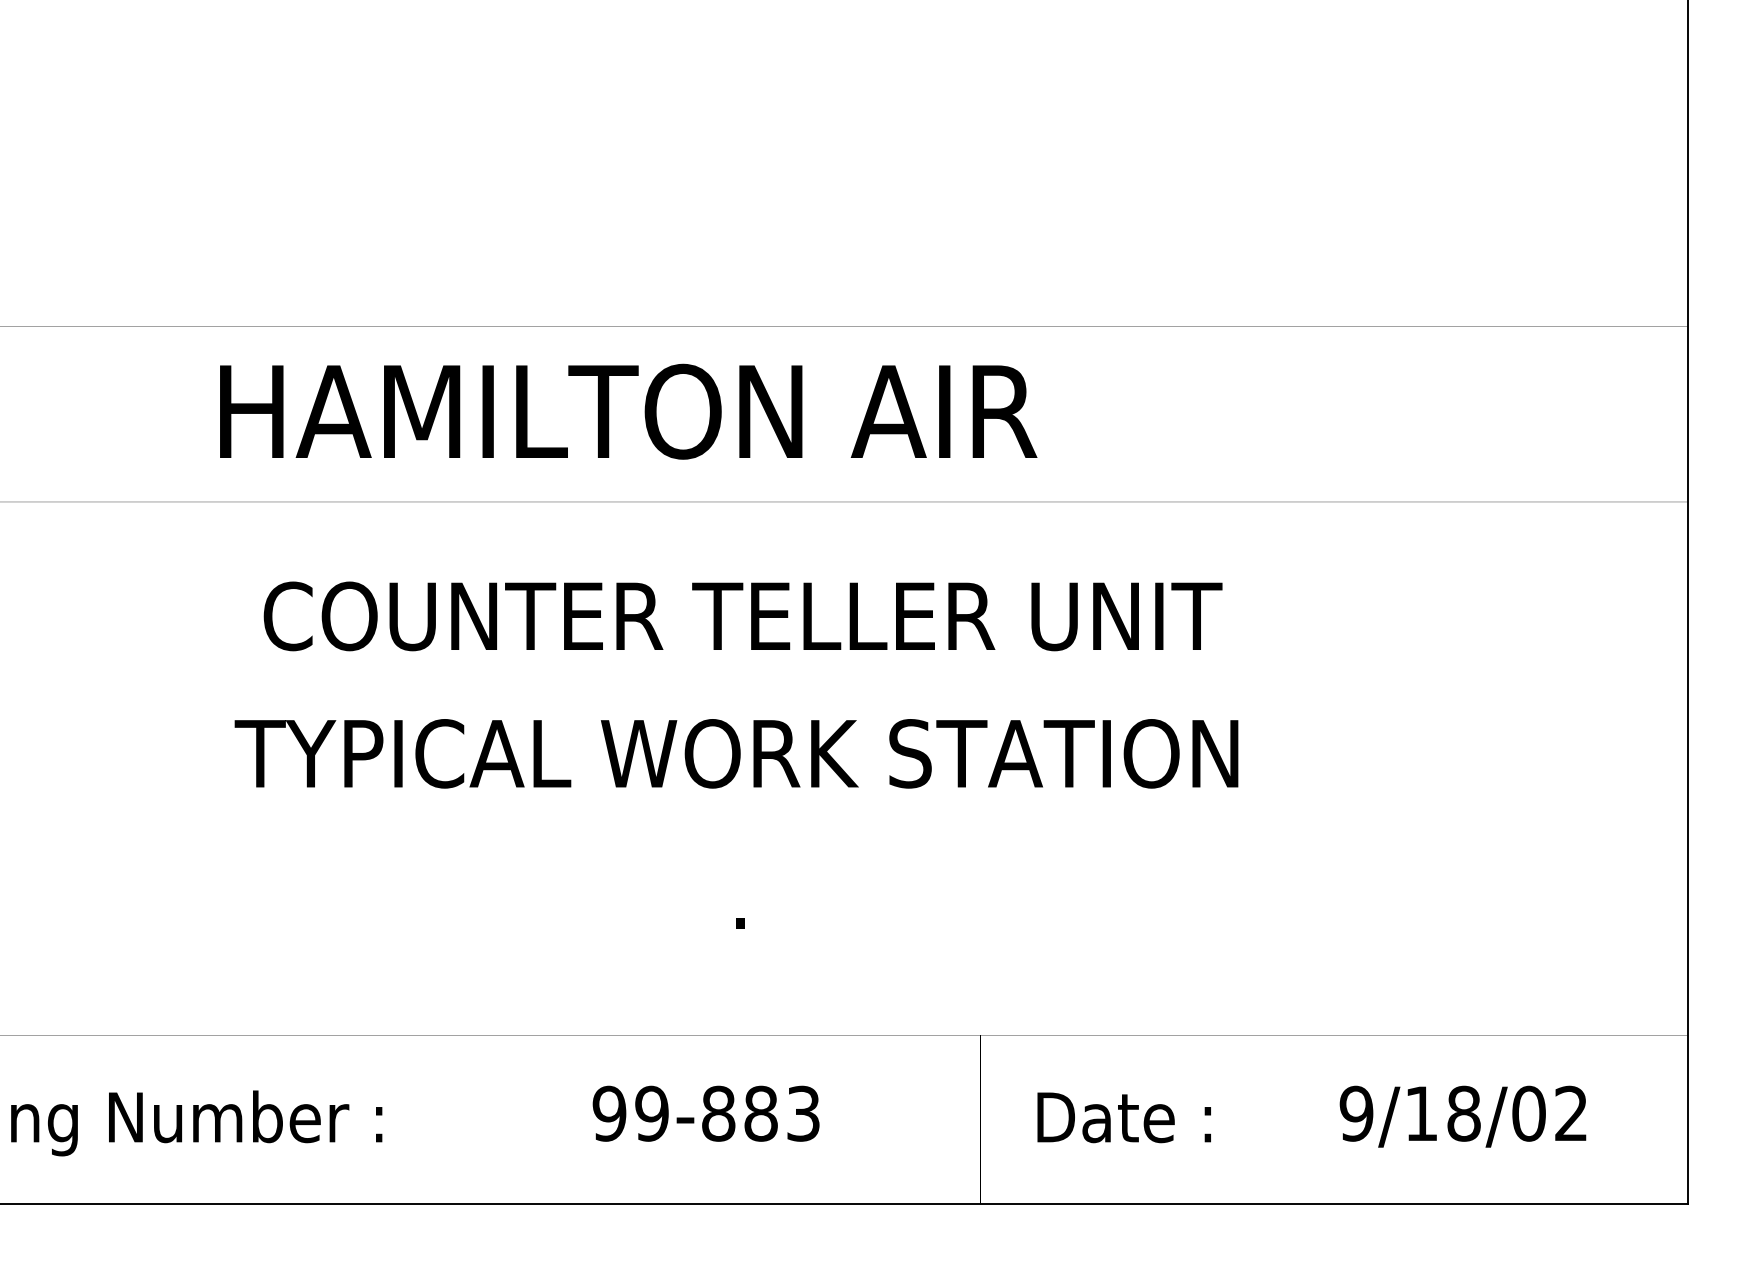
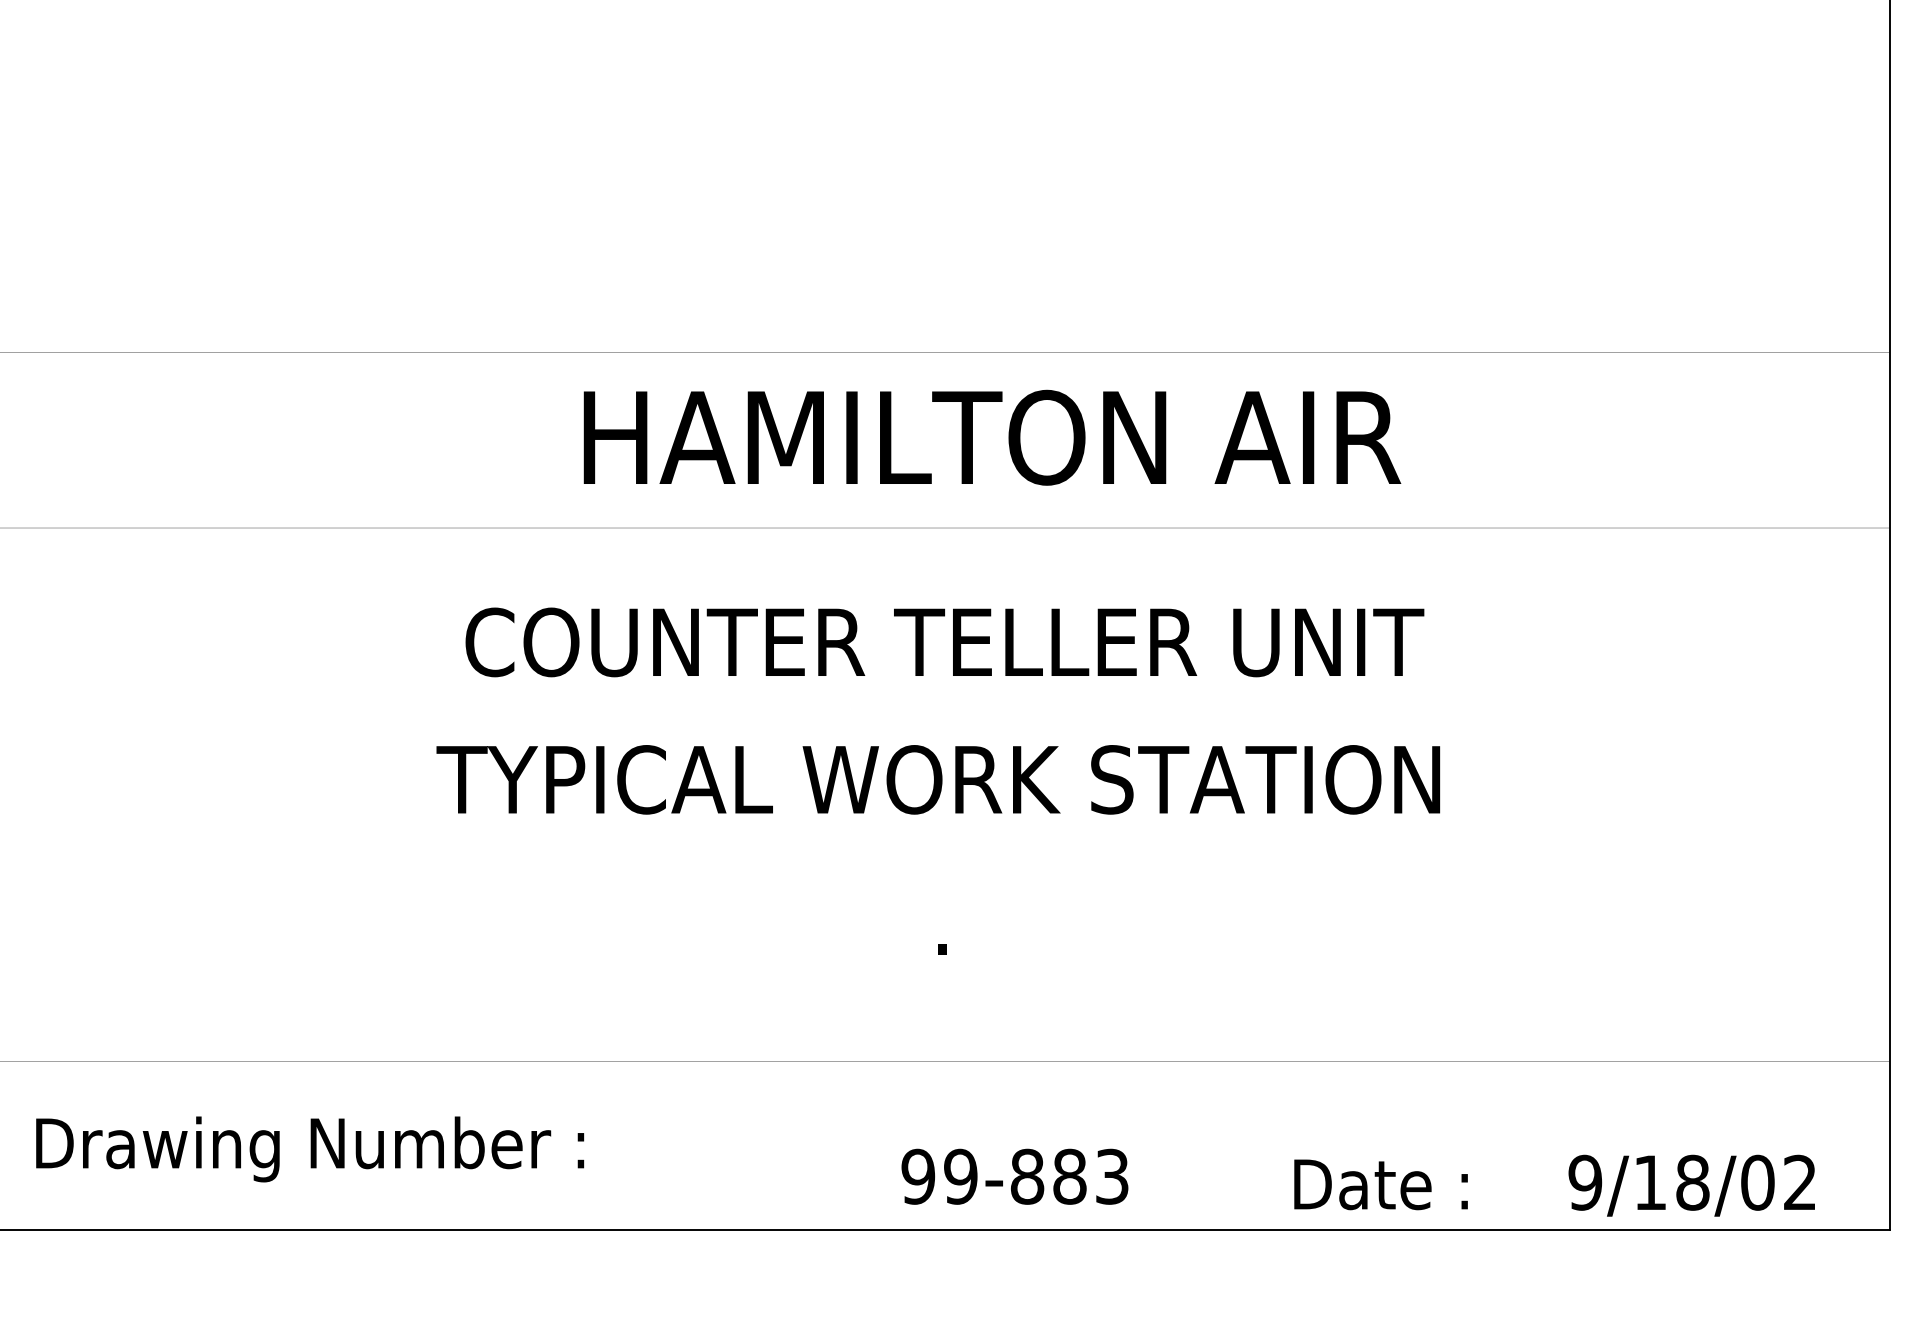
text: (628, 411) -> (992, 437), moved
text: (705, 1113) -> (1014, 1176), moved
text: (1462, 1116) -> (1691, 1185), moved
text: (1123, 1117) -> (1380, 1184), moved

